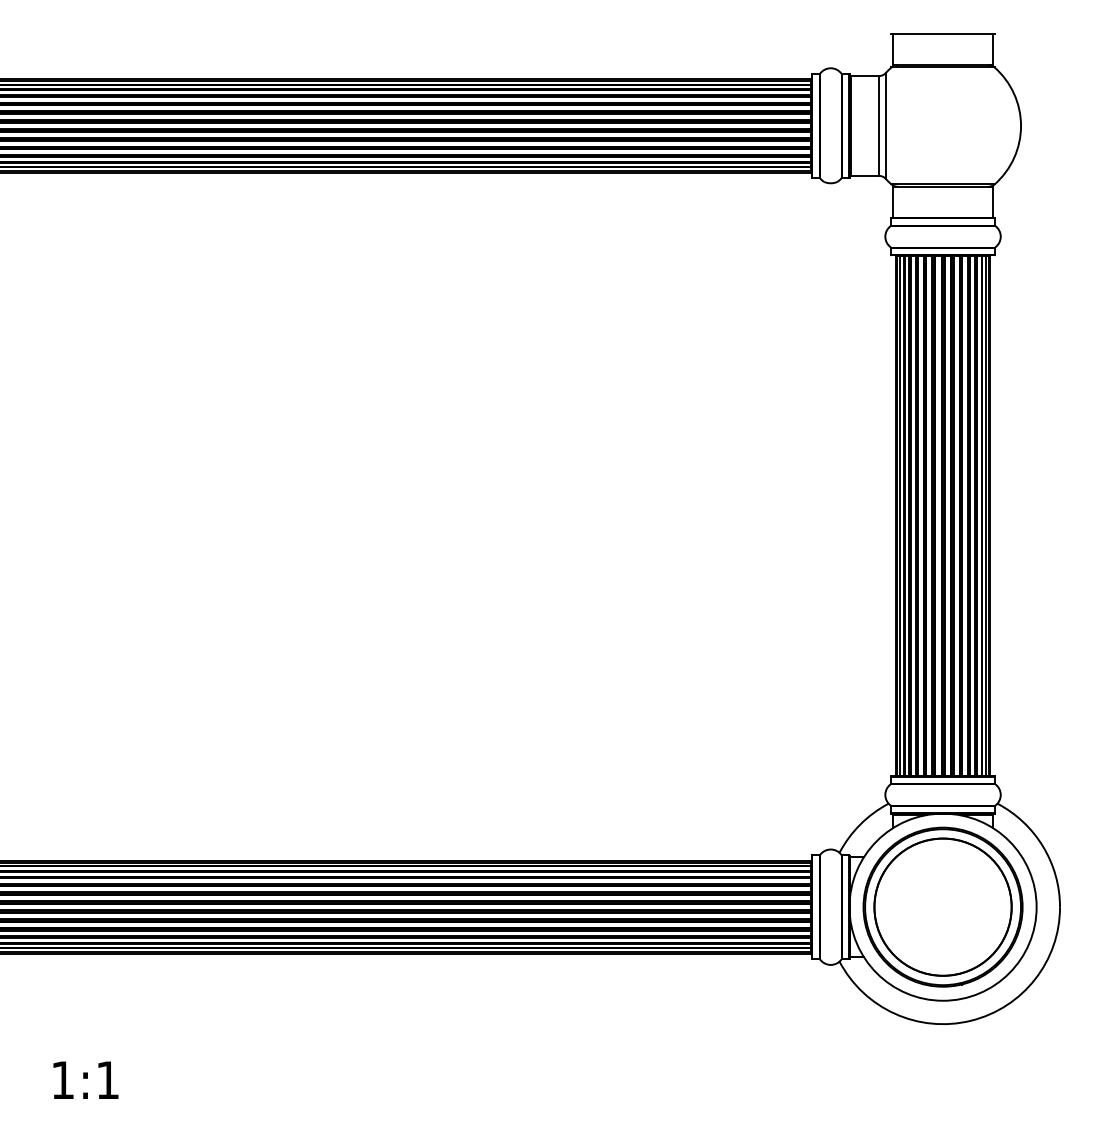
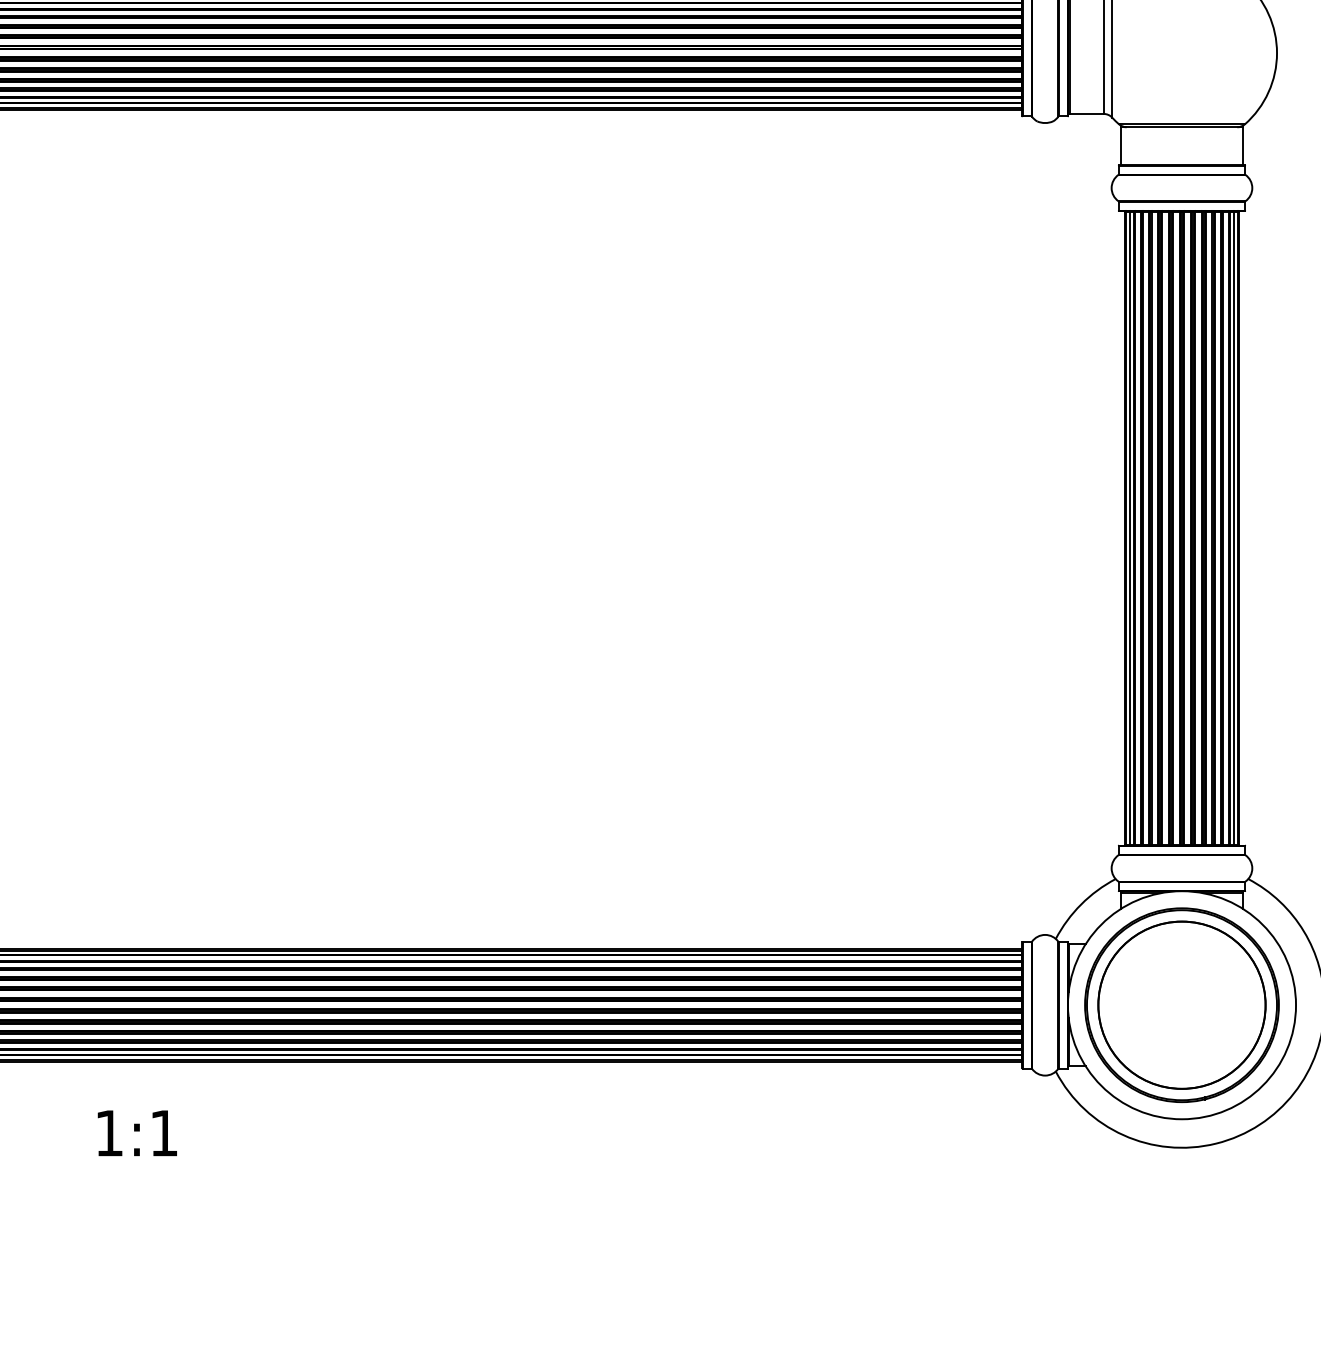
text: (85, 1079) -> (136, 1132), moved

